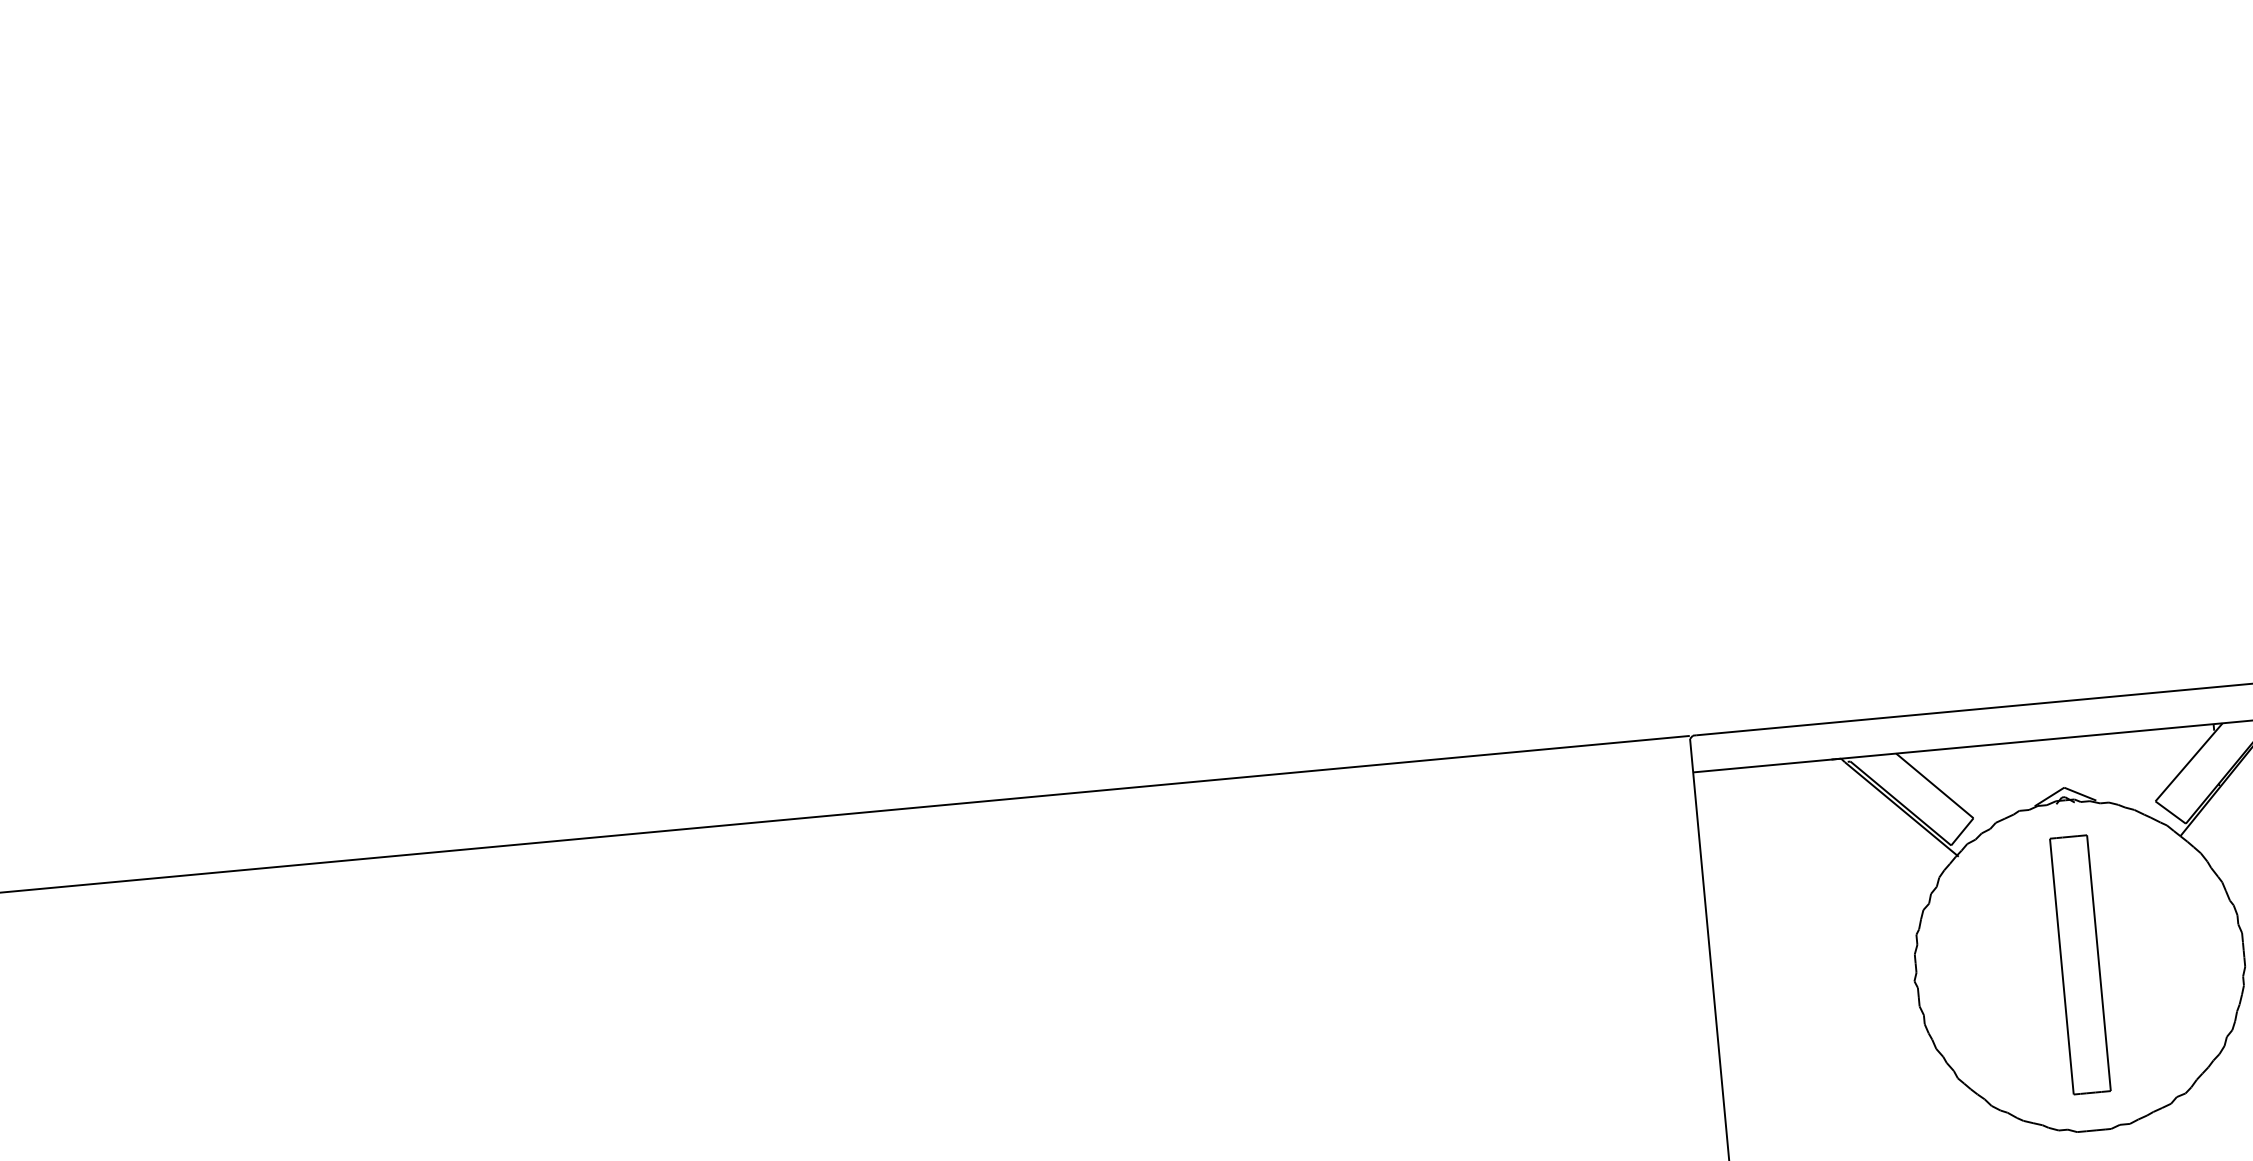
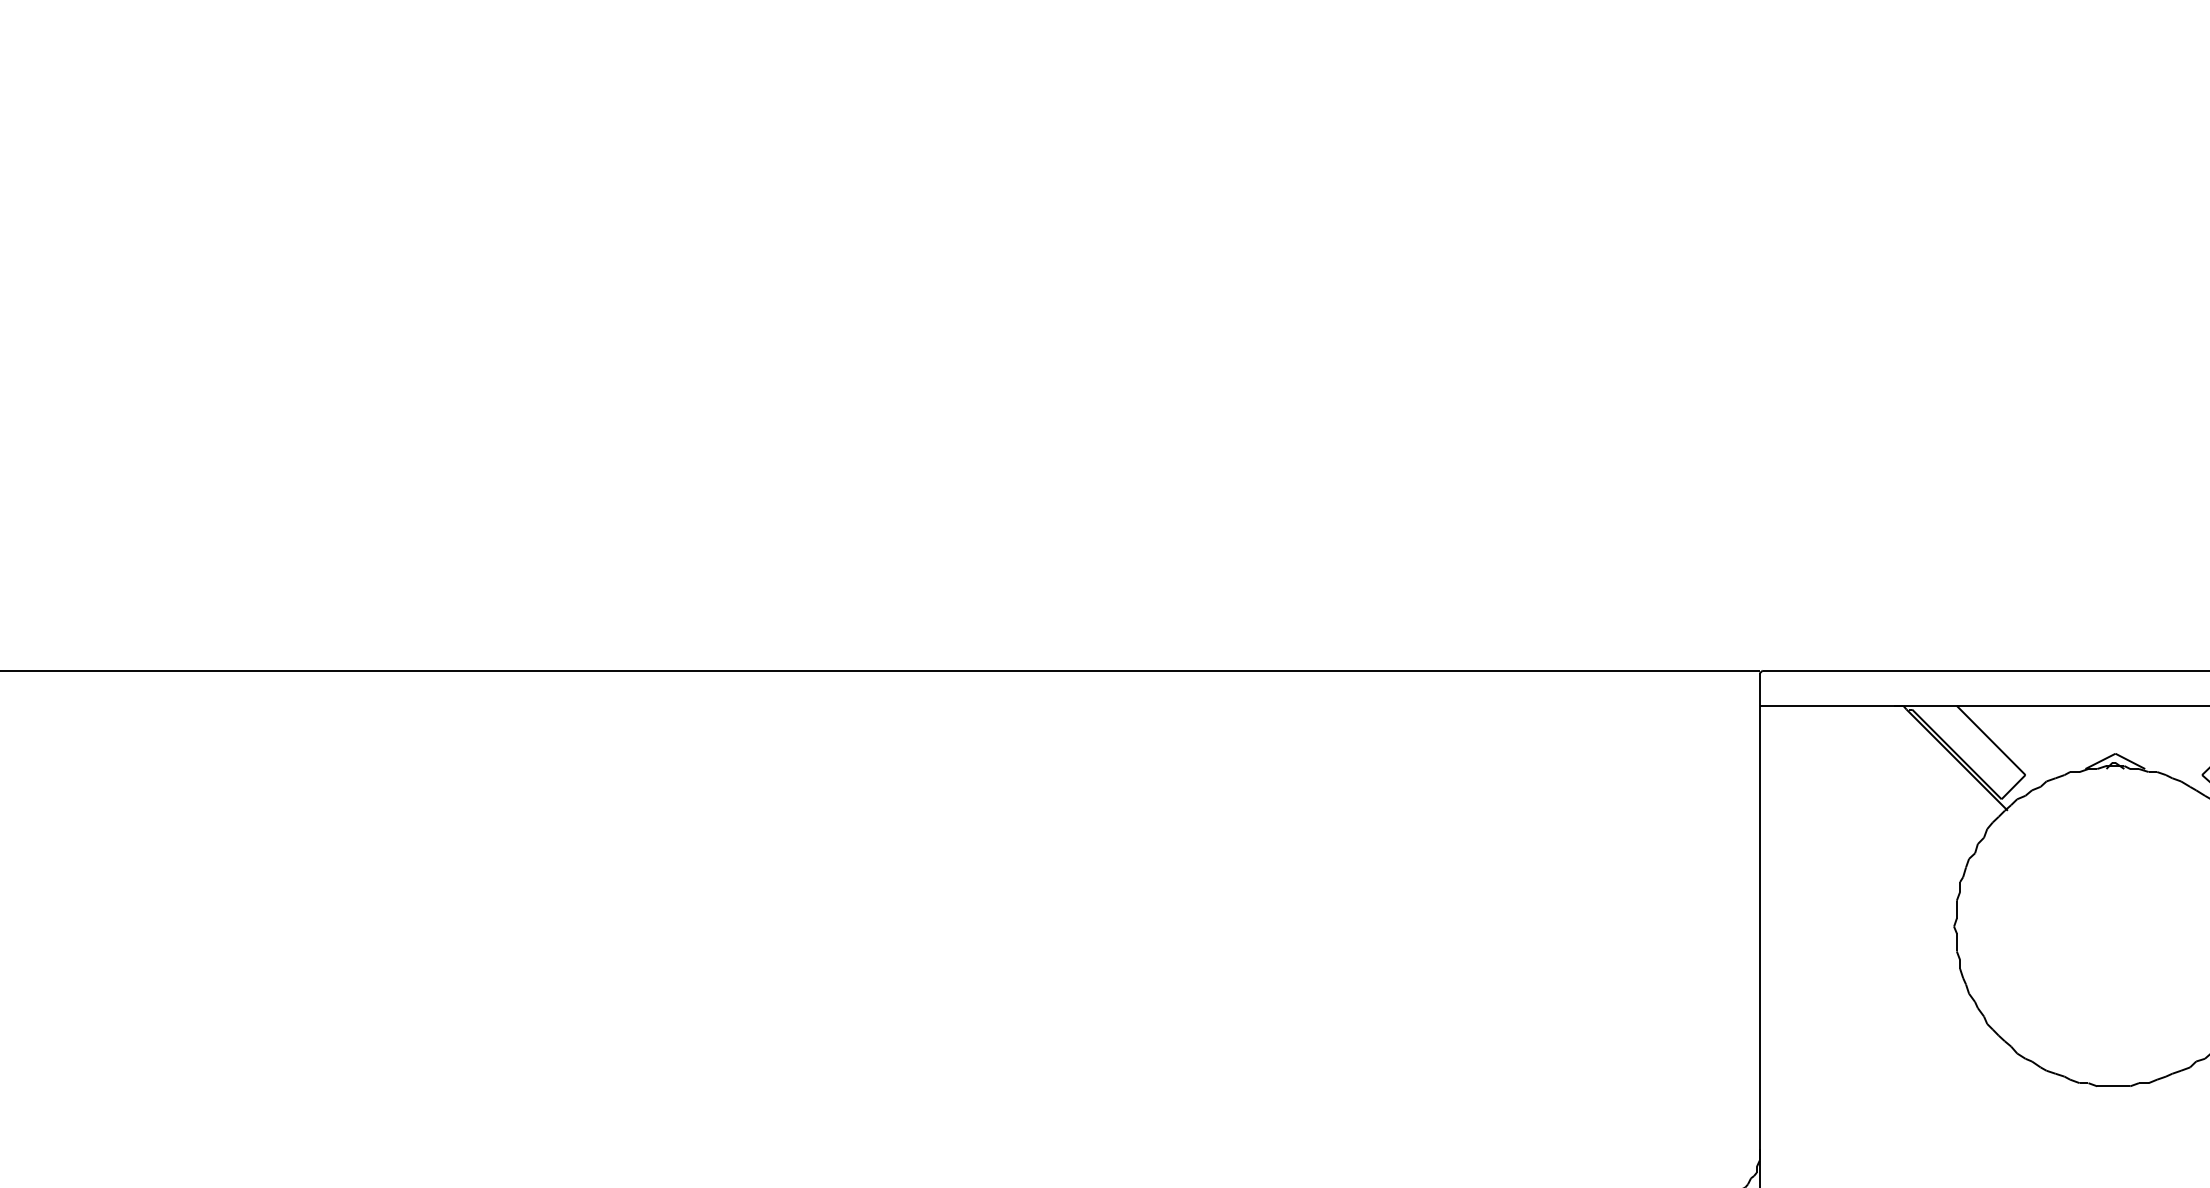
part: (2079, 964) -> (2114, 925), removed

